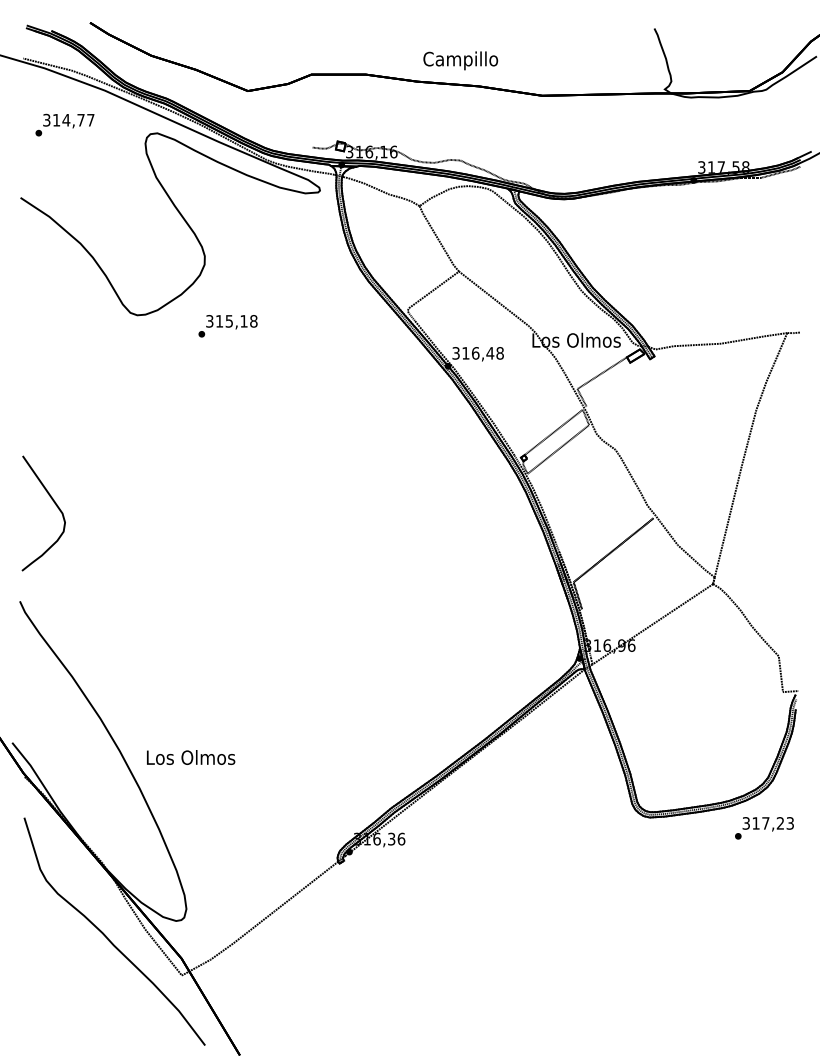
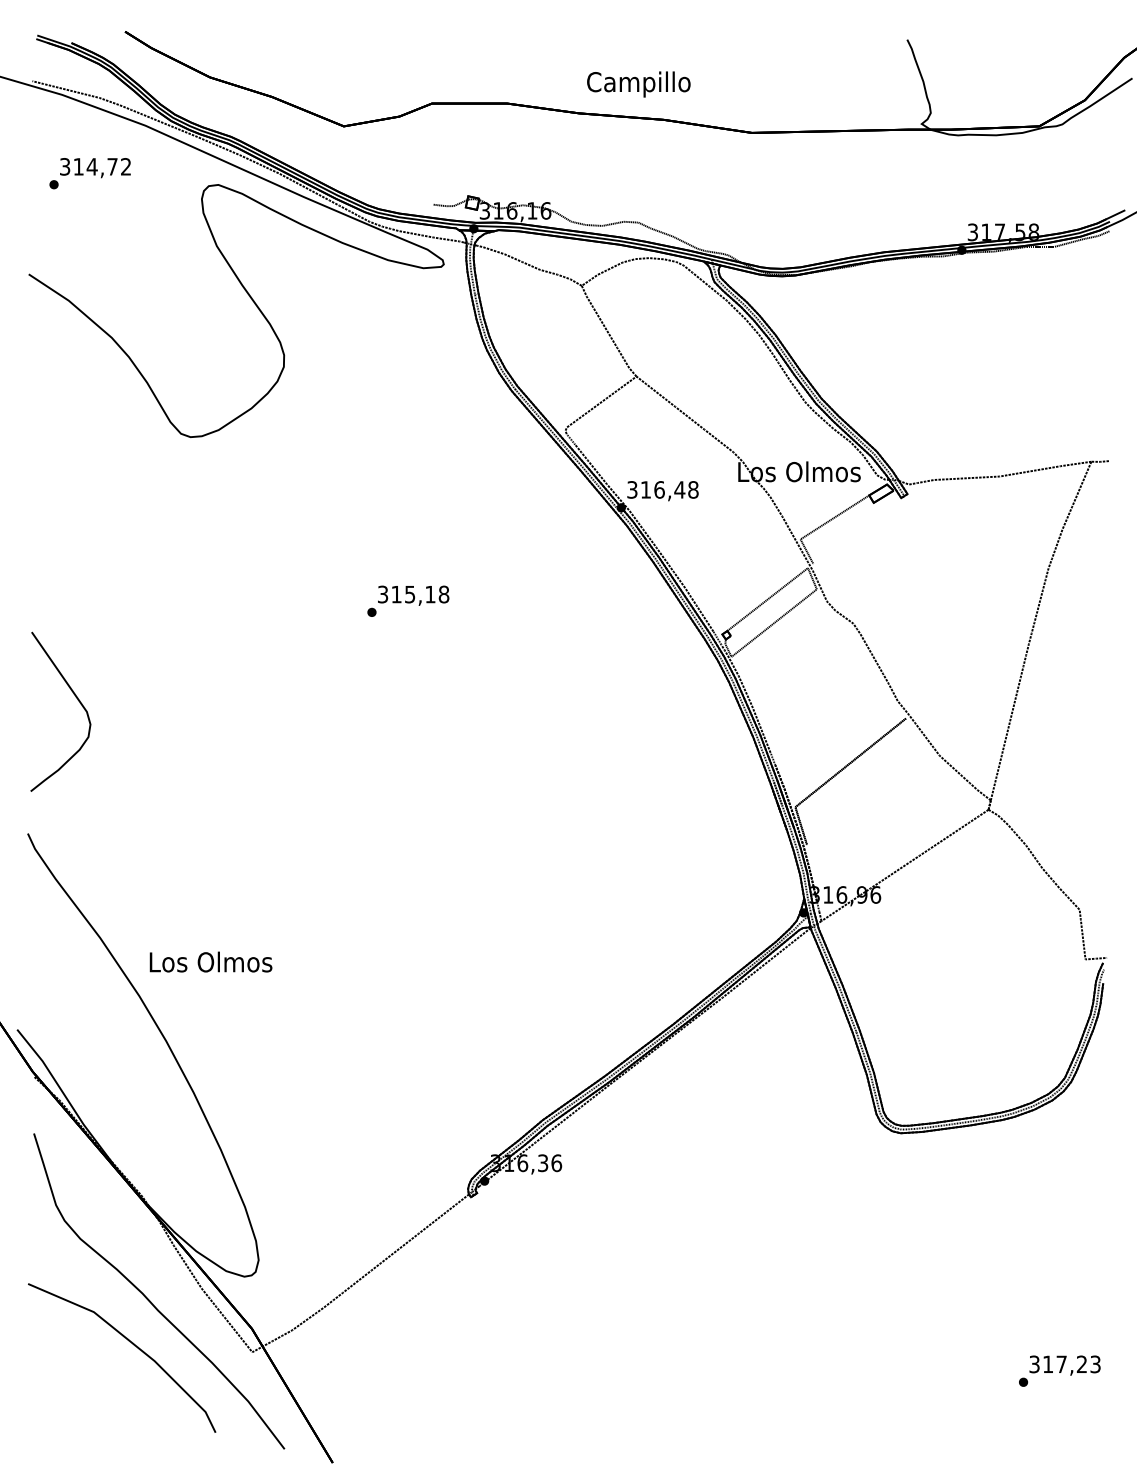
text: (91, 120) -> (126, 166), 314,77 -> 314,72
text: (228, 325) -> (408, 600), moved
text: (190, 757) -> (210, 961), moved
text: (764, 827) -> (1059, 1370), moved
curve: (96, 970) -> (133, 1345), added

